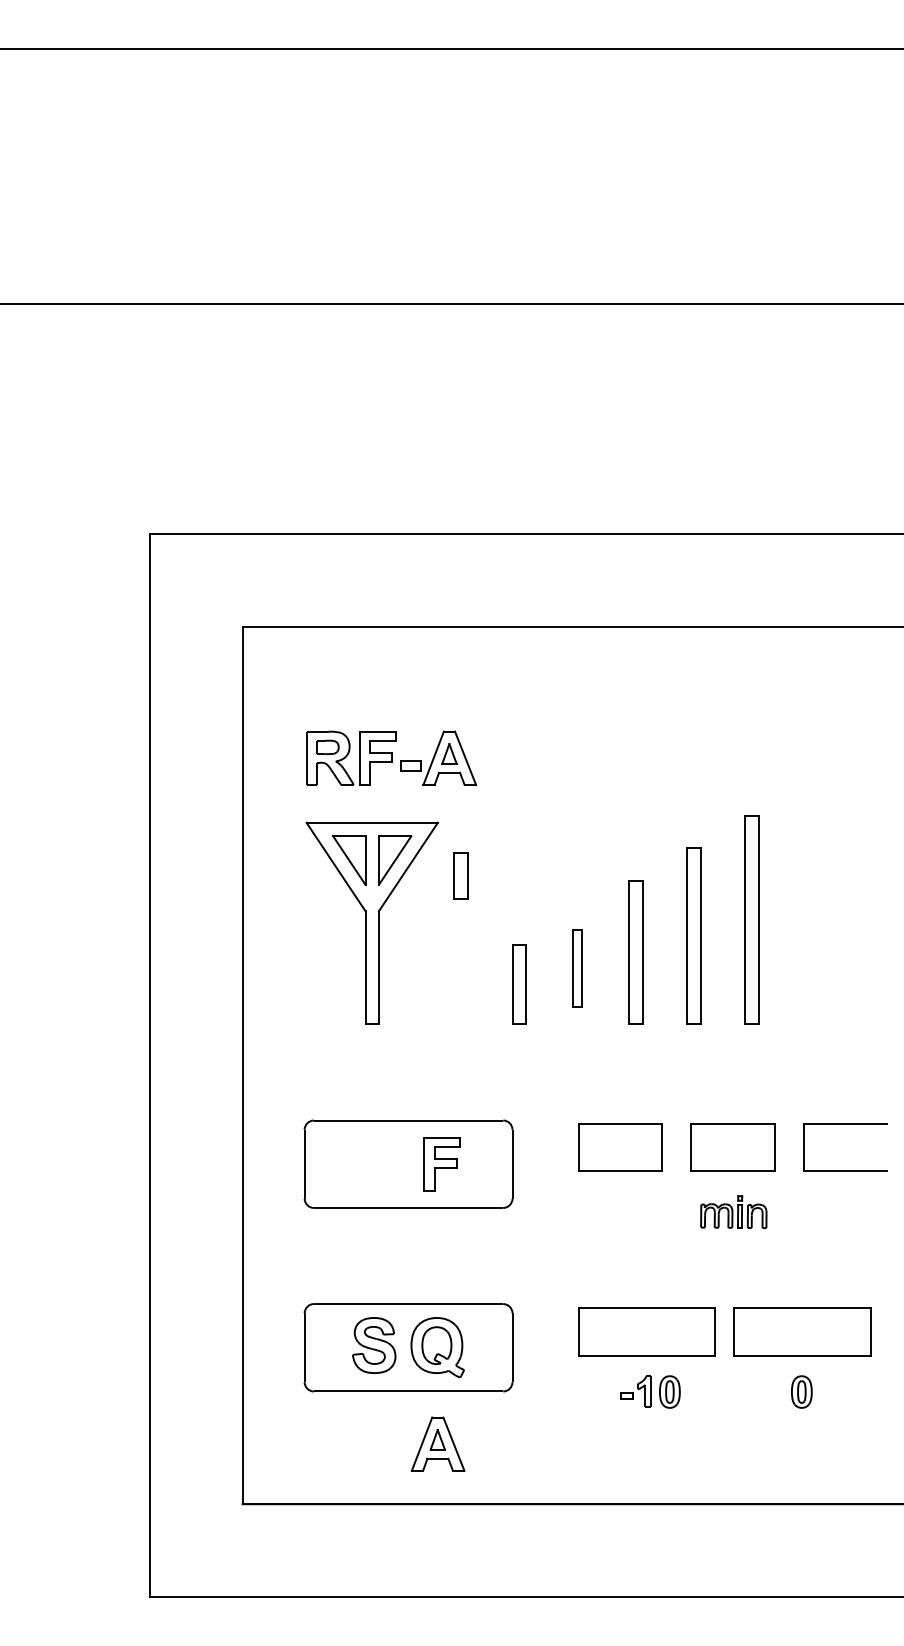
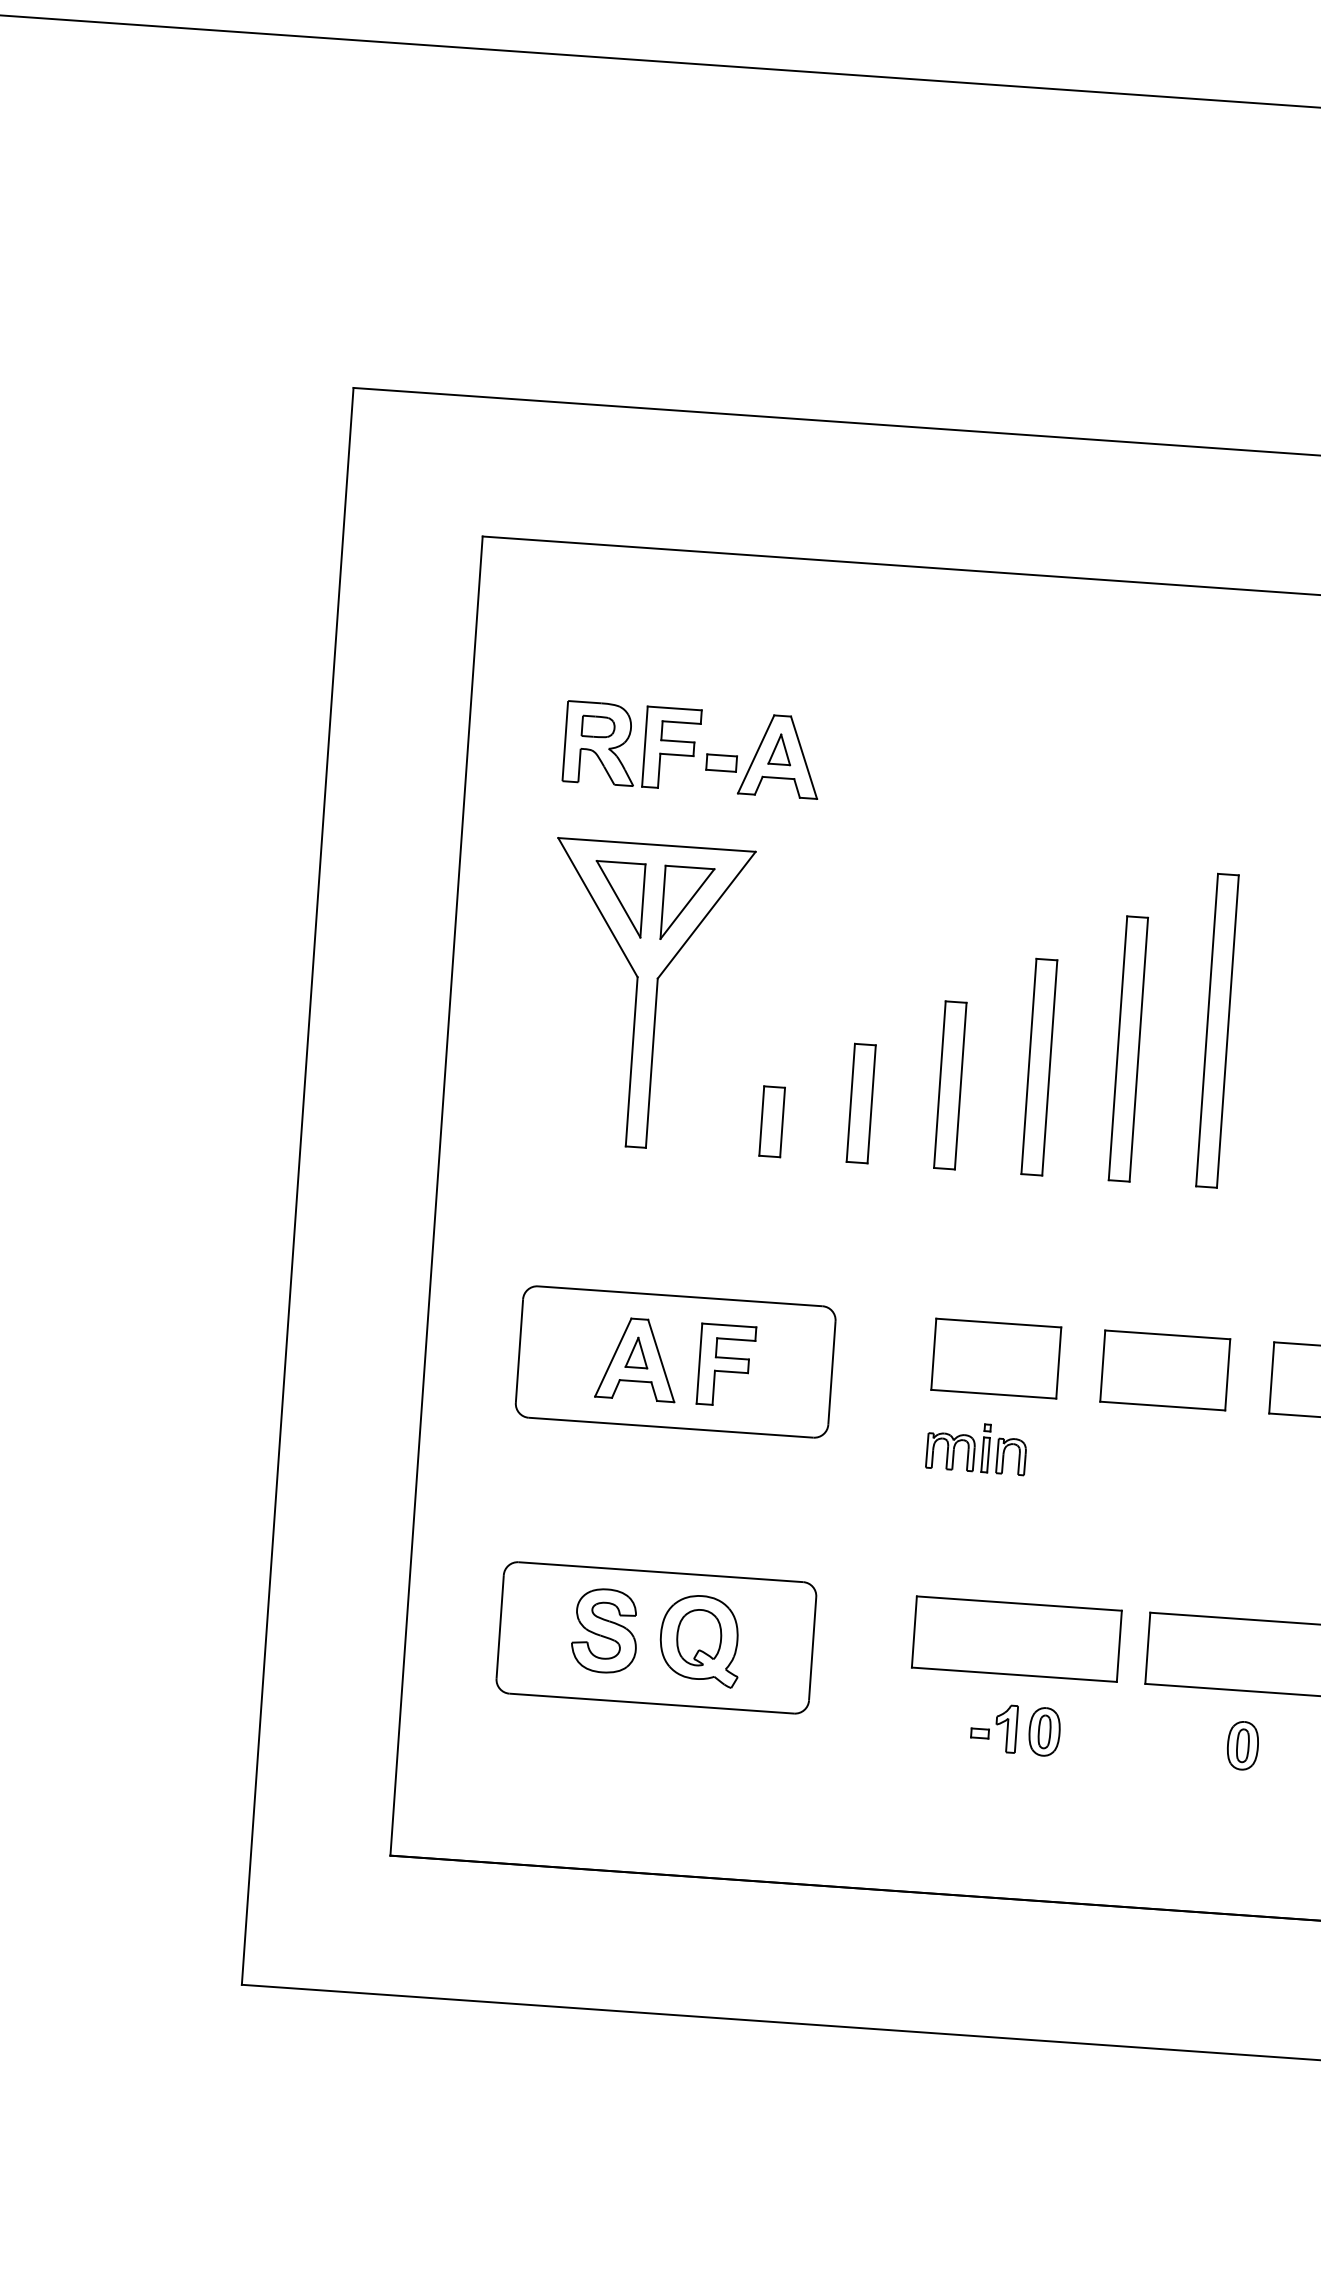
part: (460, 875) -> (770, 1121), moved
part: (577, 968) -> (950, 1085), size x1.43
part: (733, 1211) -> (976, 1446), moved
part: (437, 1443) -> (636, 1358), moved

